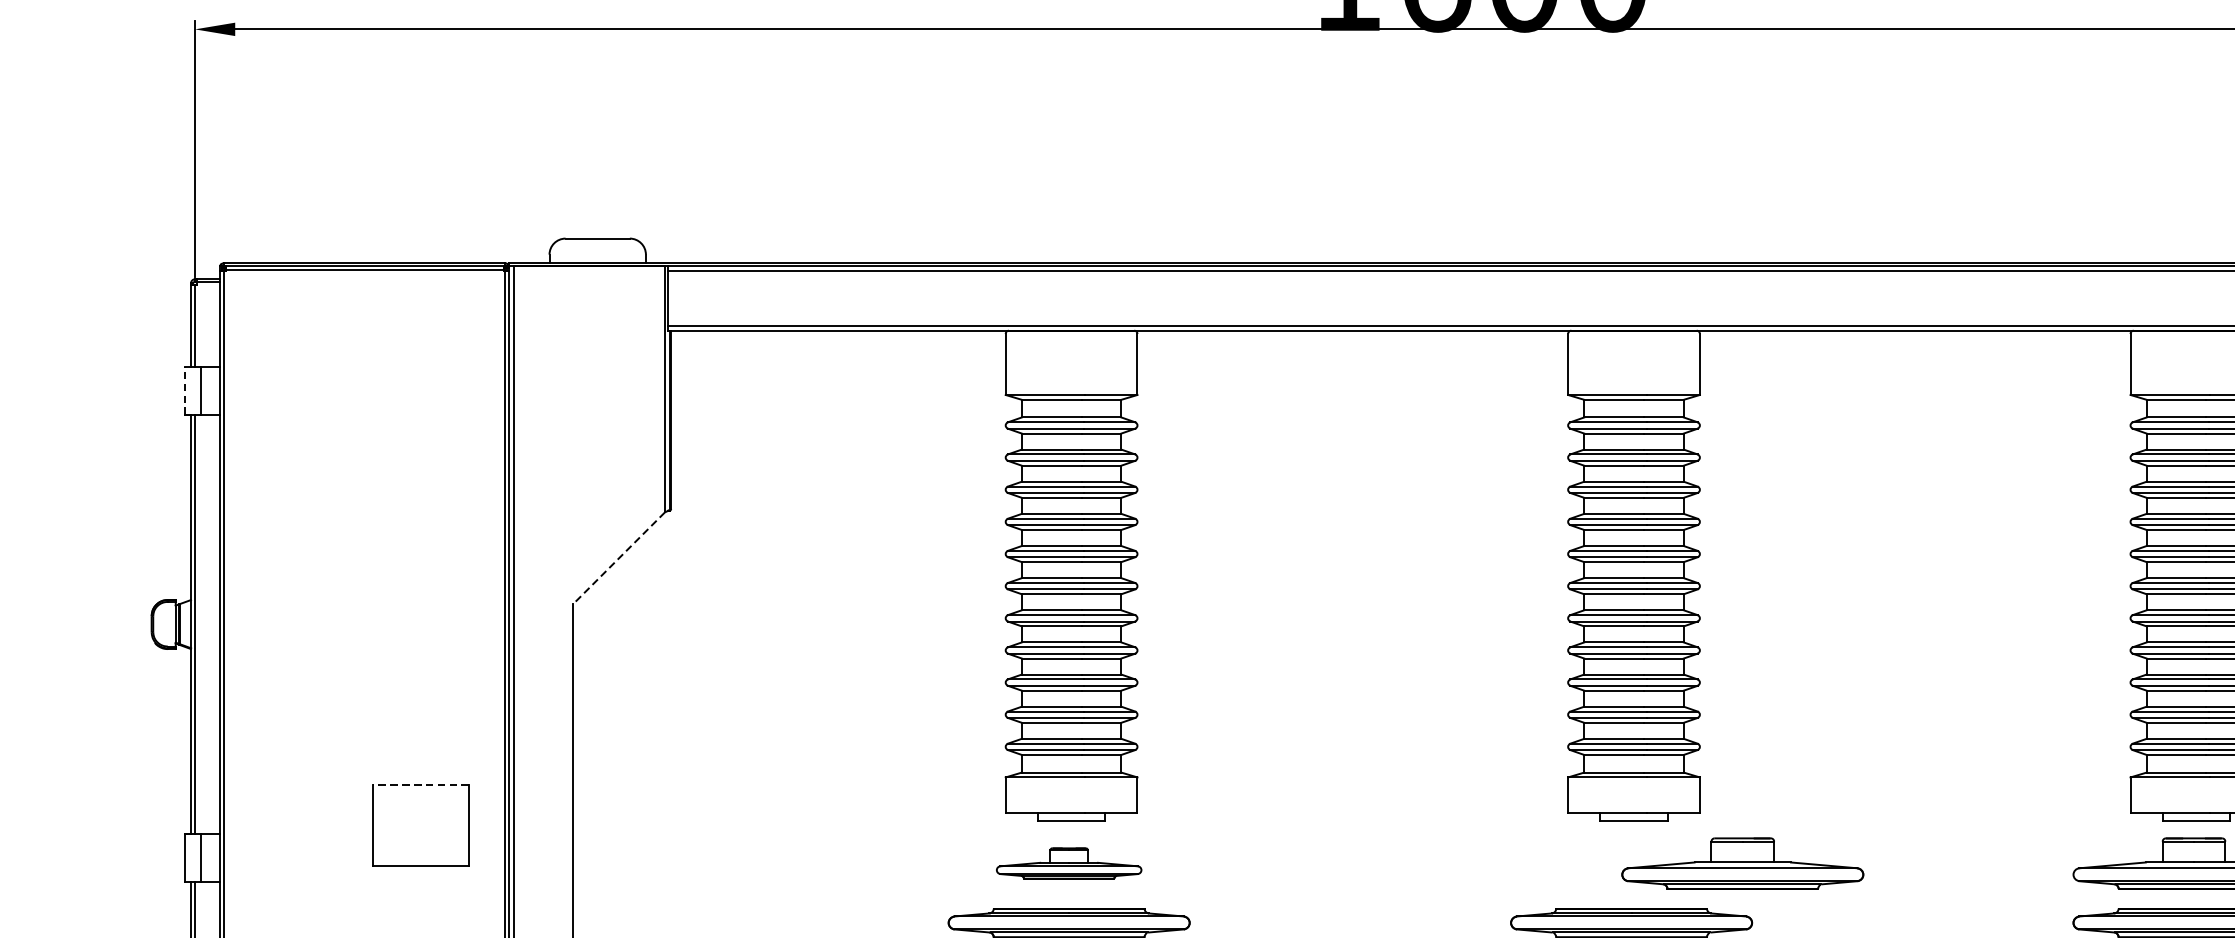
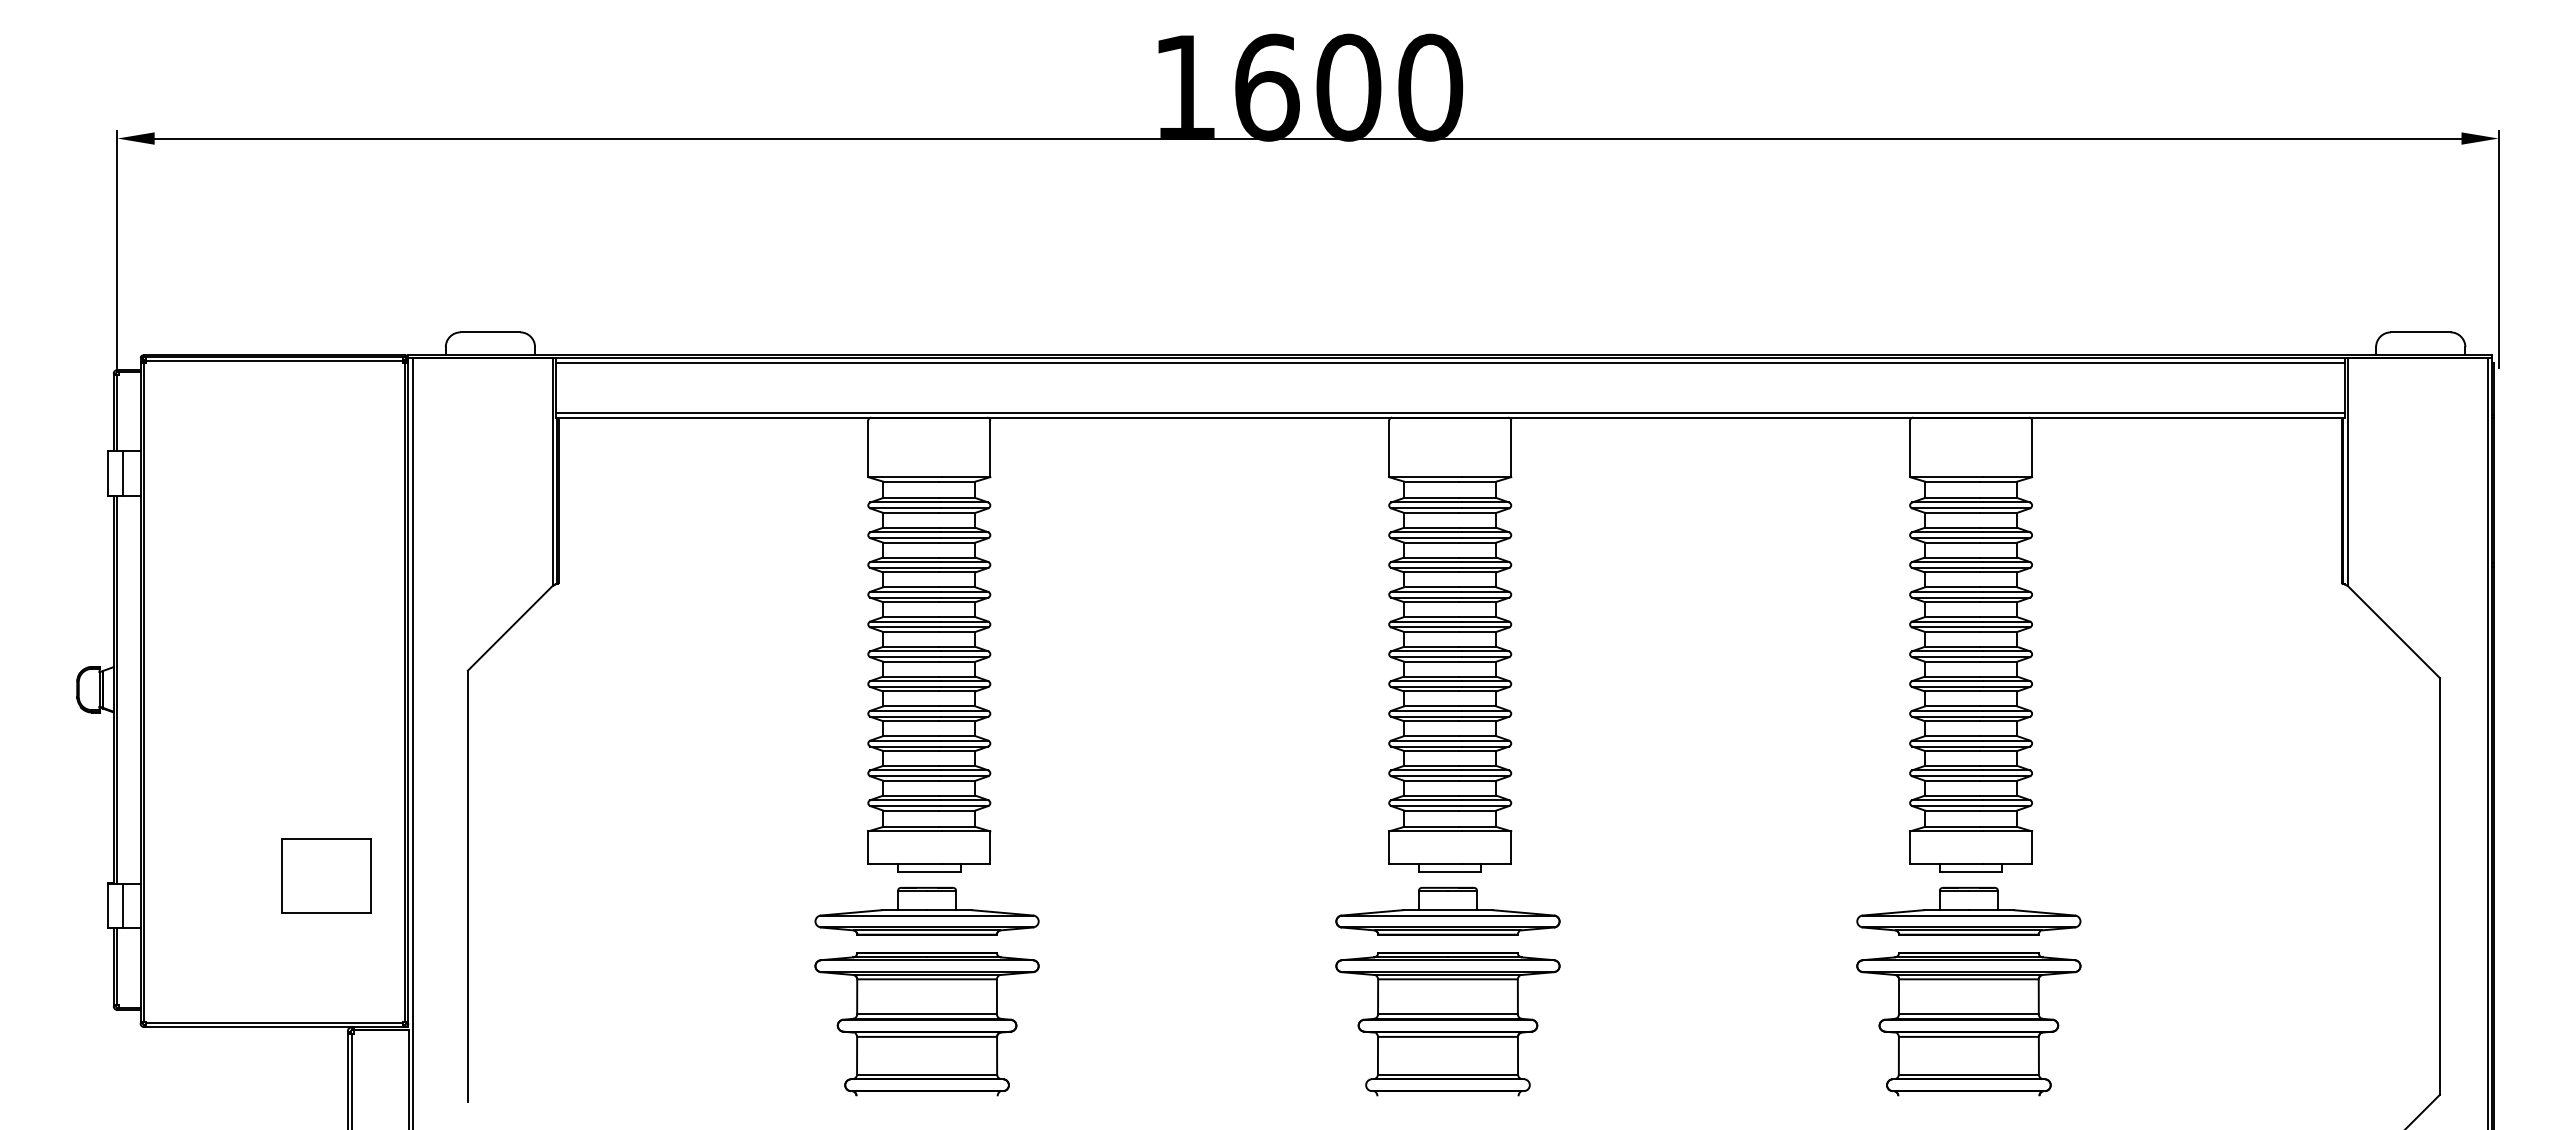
line: (184, 389) -> (107, 472), dashed -> solid
line: (619, 558) -> (510, 628), dashed -> solid
line: (420, 785) -> (326, 838), dashed -> solid
part: (1068, 862) -> (926, 910), size x1.67
part: (1742, 862) -> (1447, 910), moved

